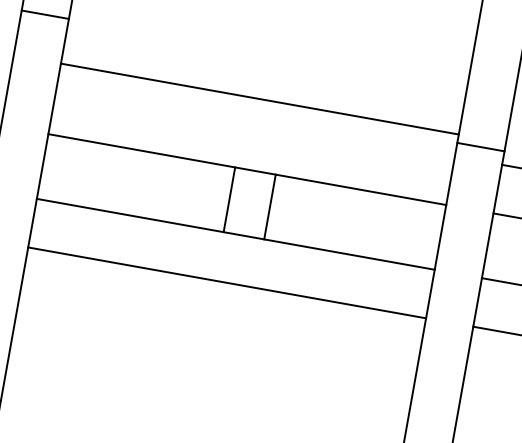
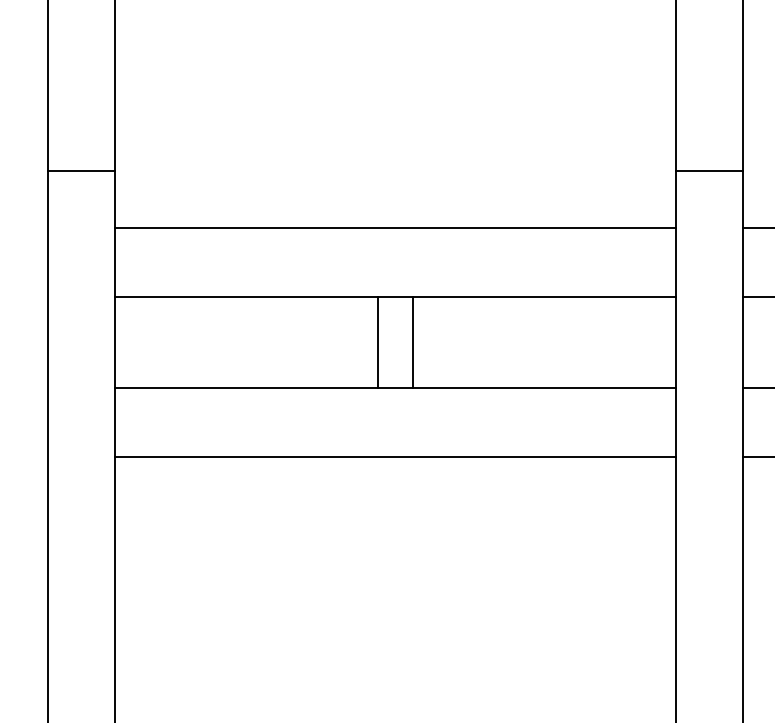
line: (44, 14) -> (80, 170), moved
line: (259, 99) -> (395, 228), moved
line: (480, 146) -> (709, 170), moved
line: (269, 207) -> (412, 342), moved

